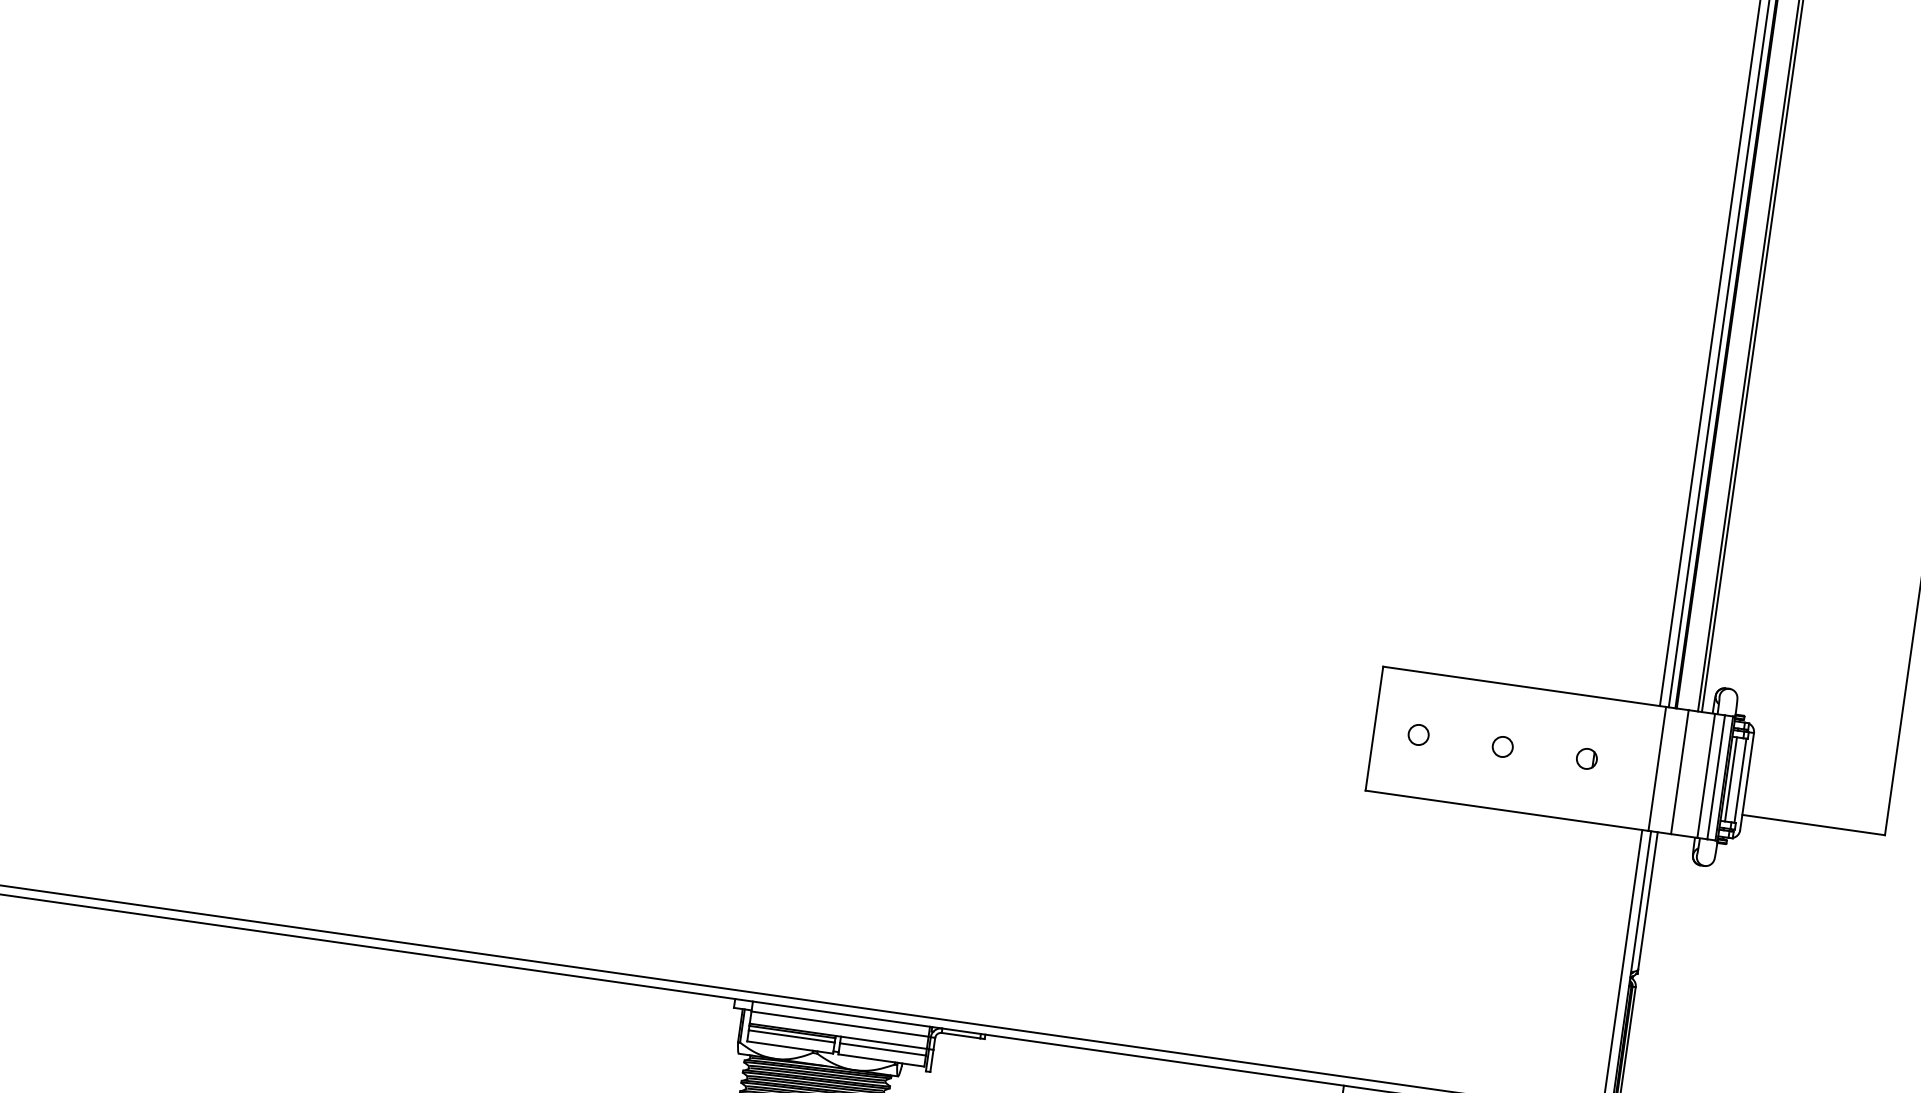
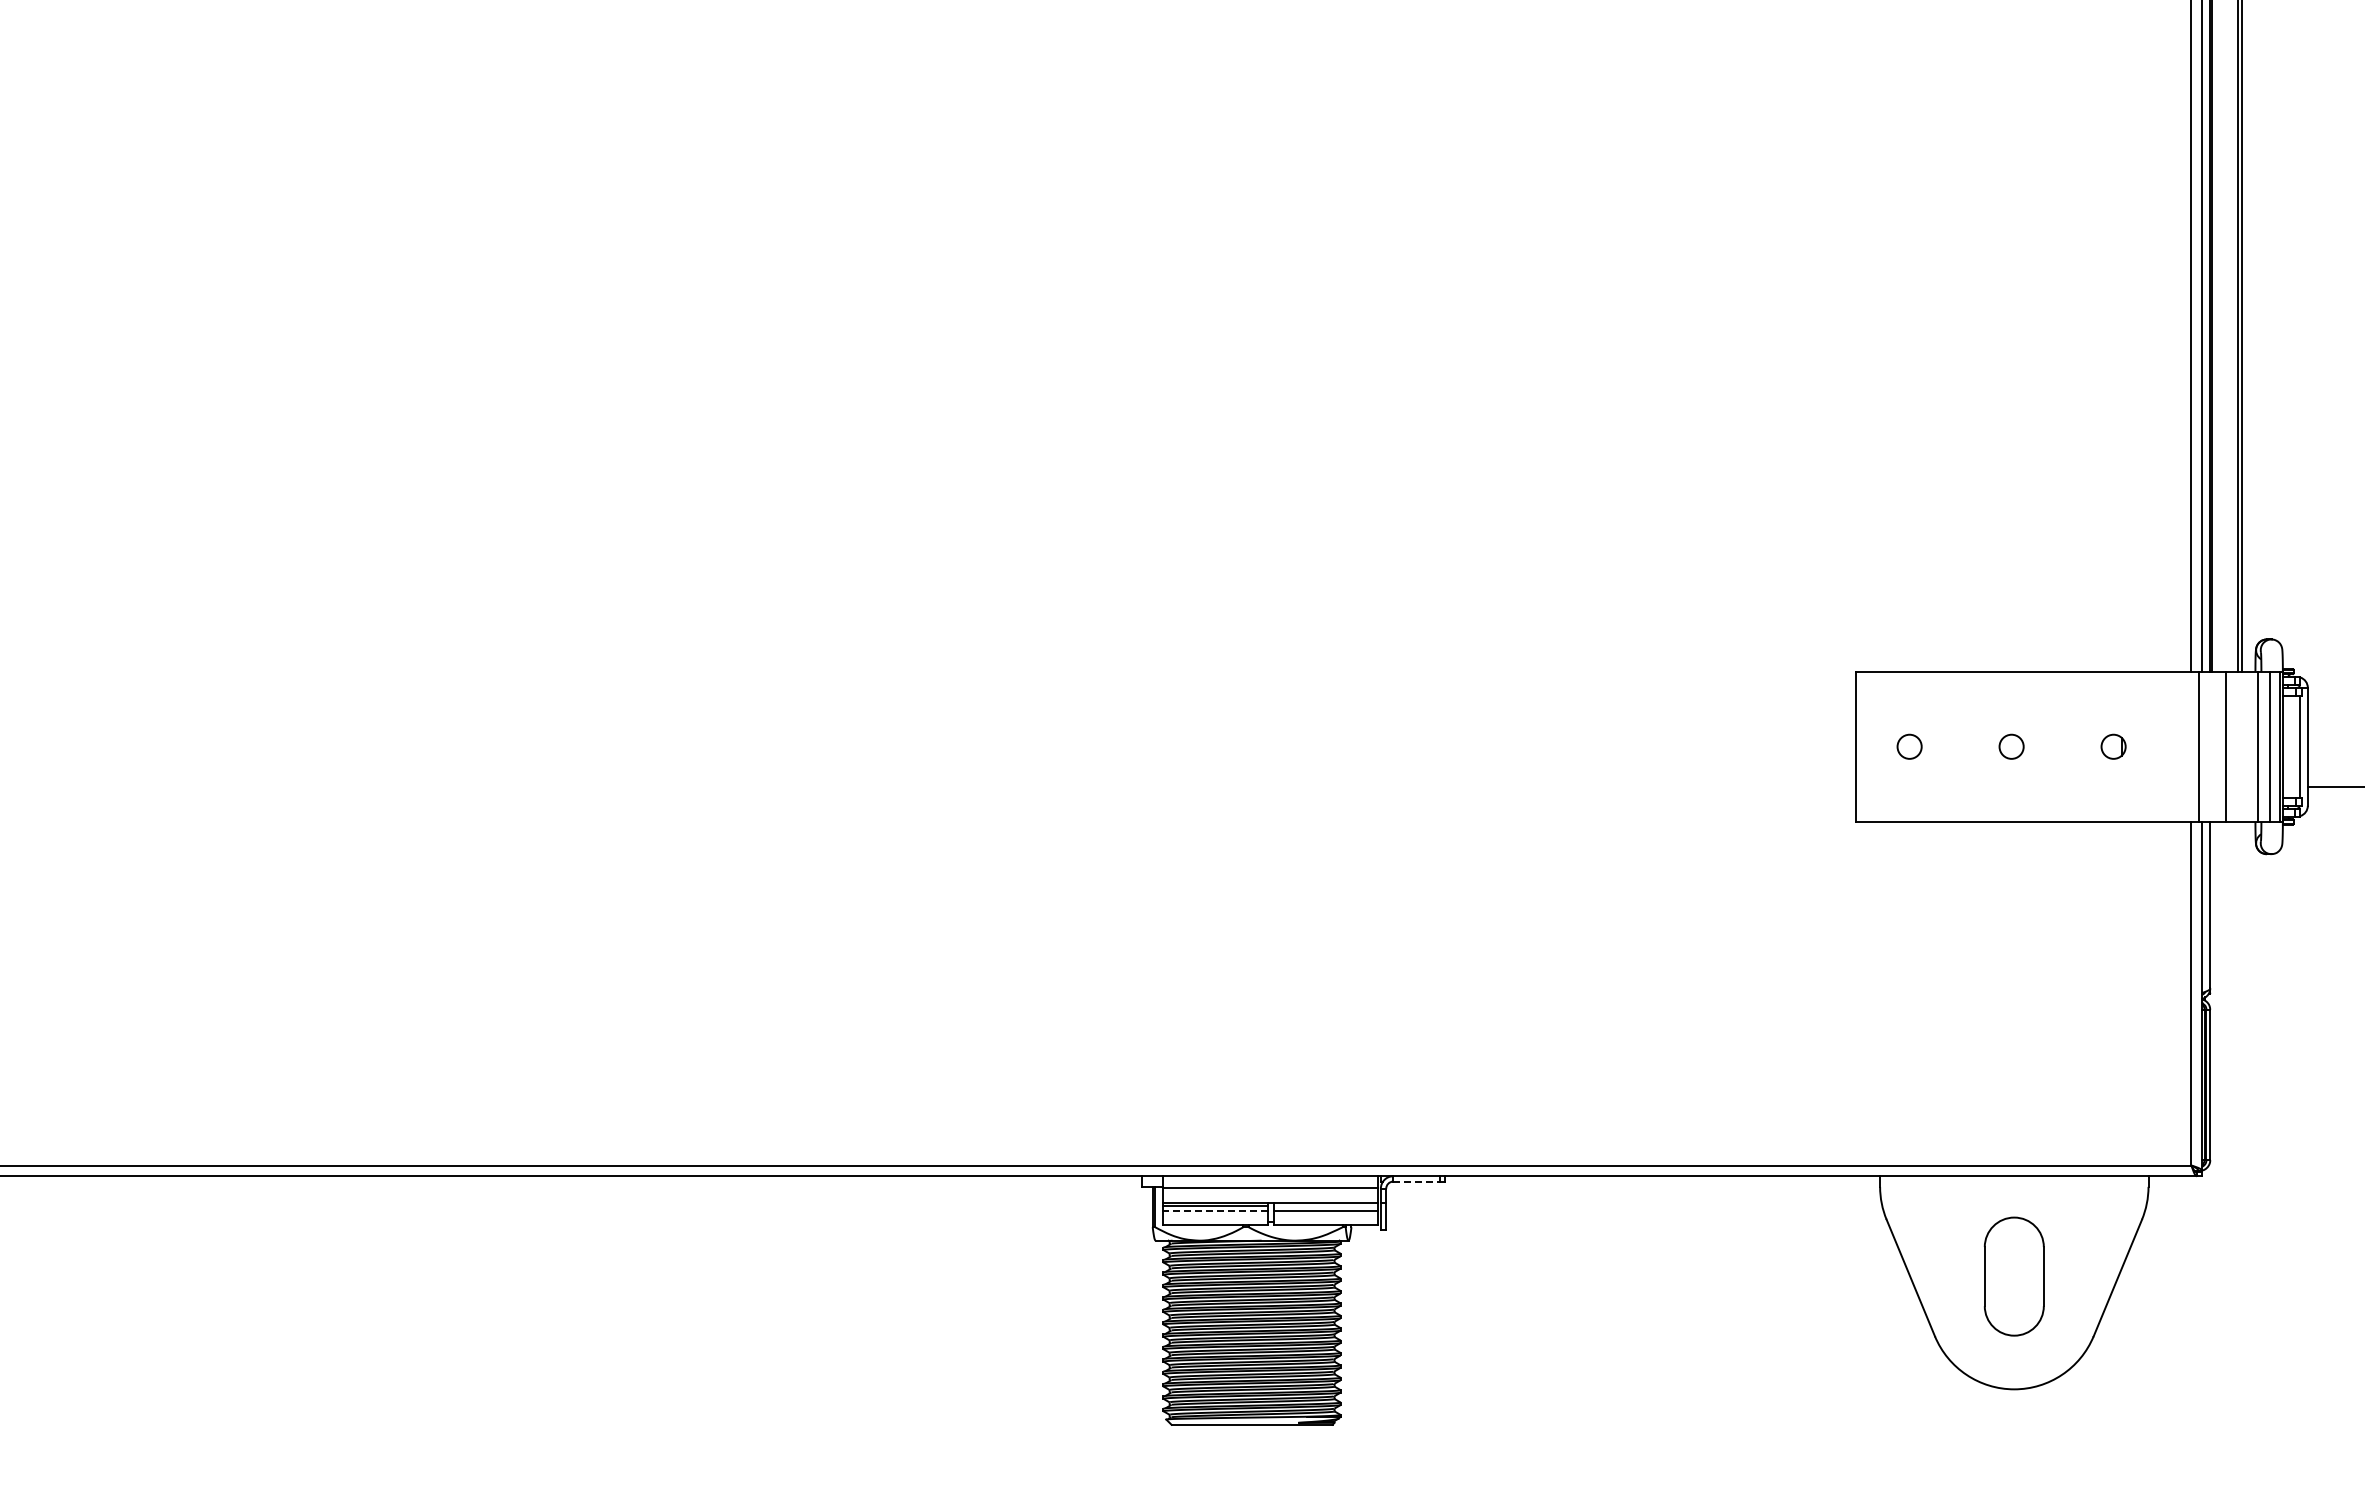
line: (1731, 779) -> (2288, 746), removed
line: (961, 1035) -> (1417, 1181), solid -> dashed
line: (791, 1036) -> (1215, 1211), solid -> dashed

